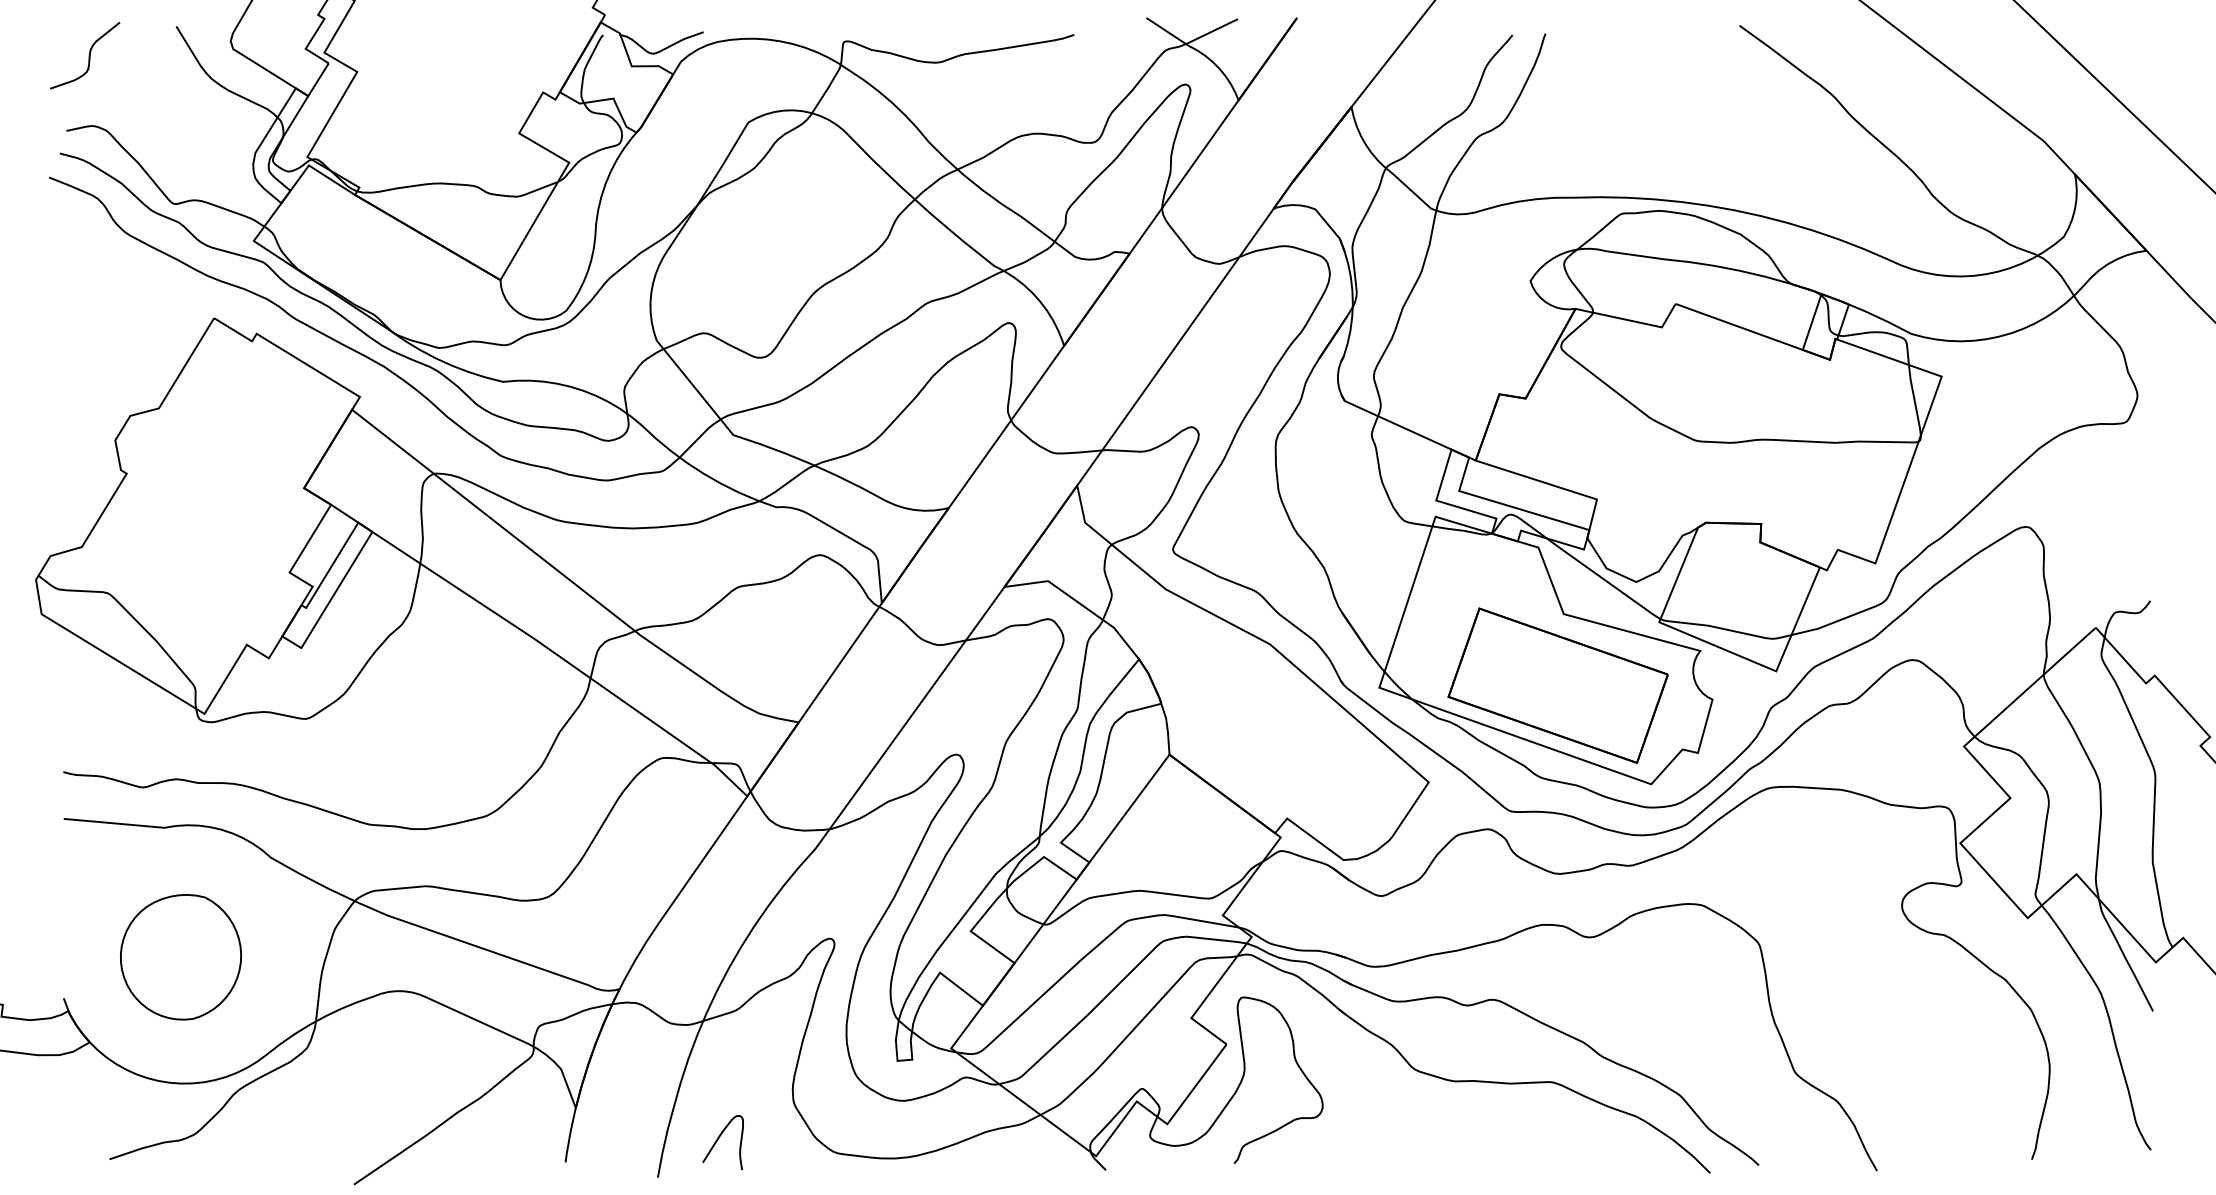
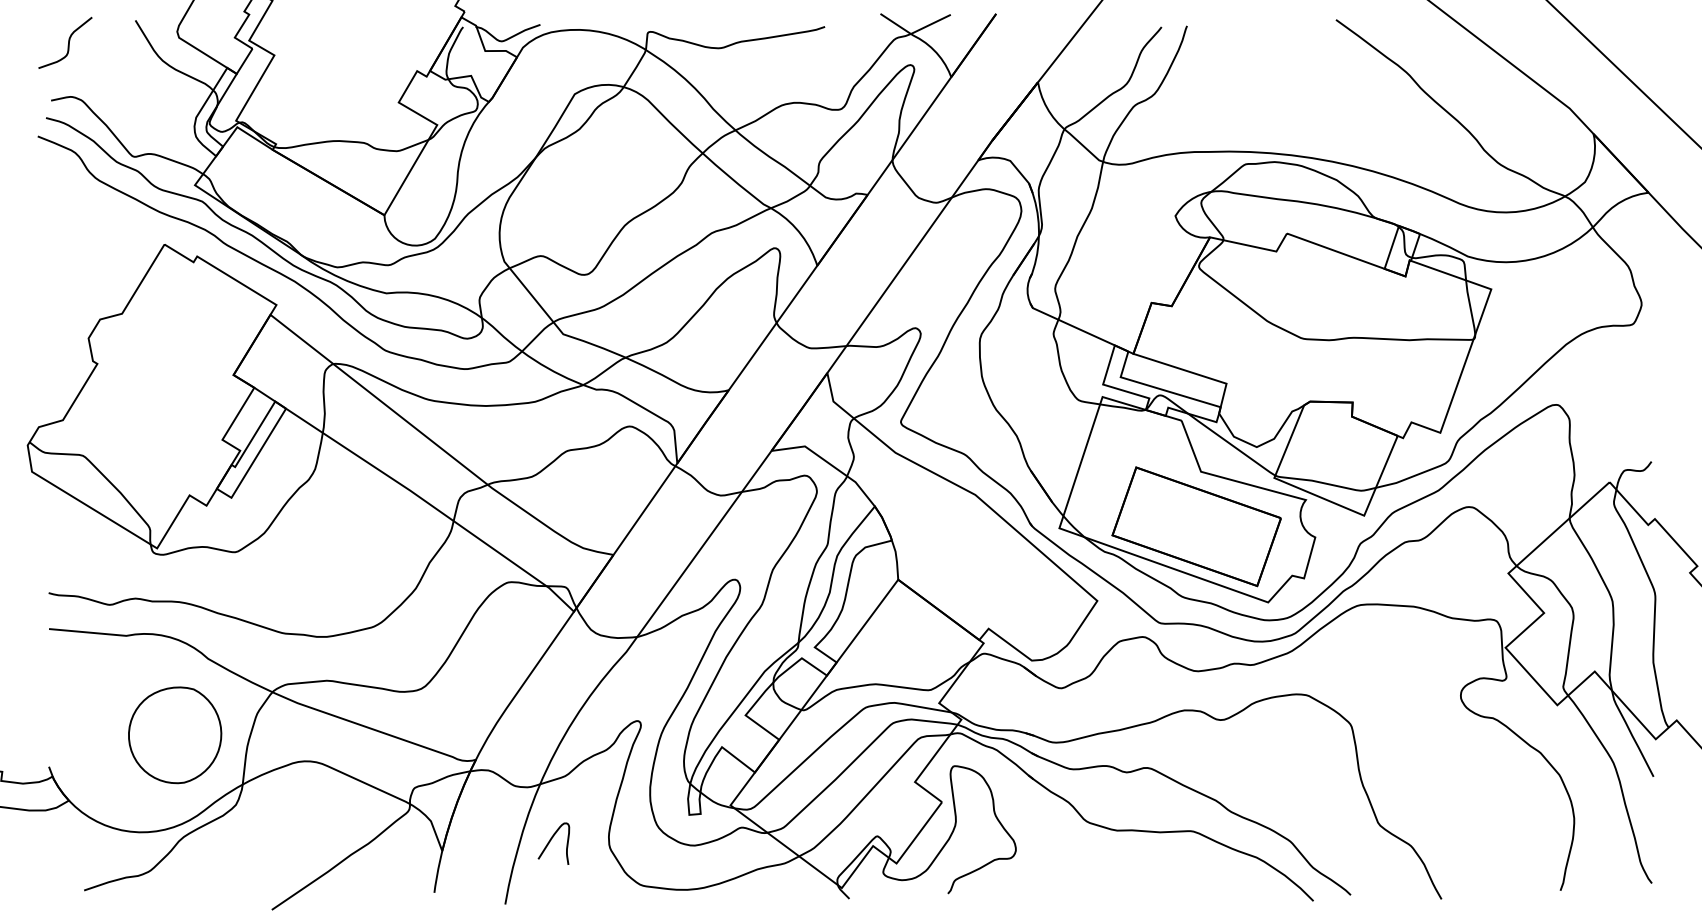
part: (181, 957) -> (175, 735), moved
curve: (718, 1140) -> (550, 842), moved

